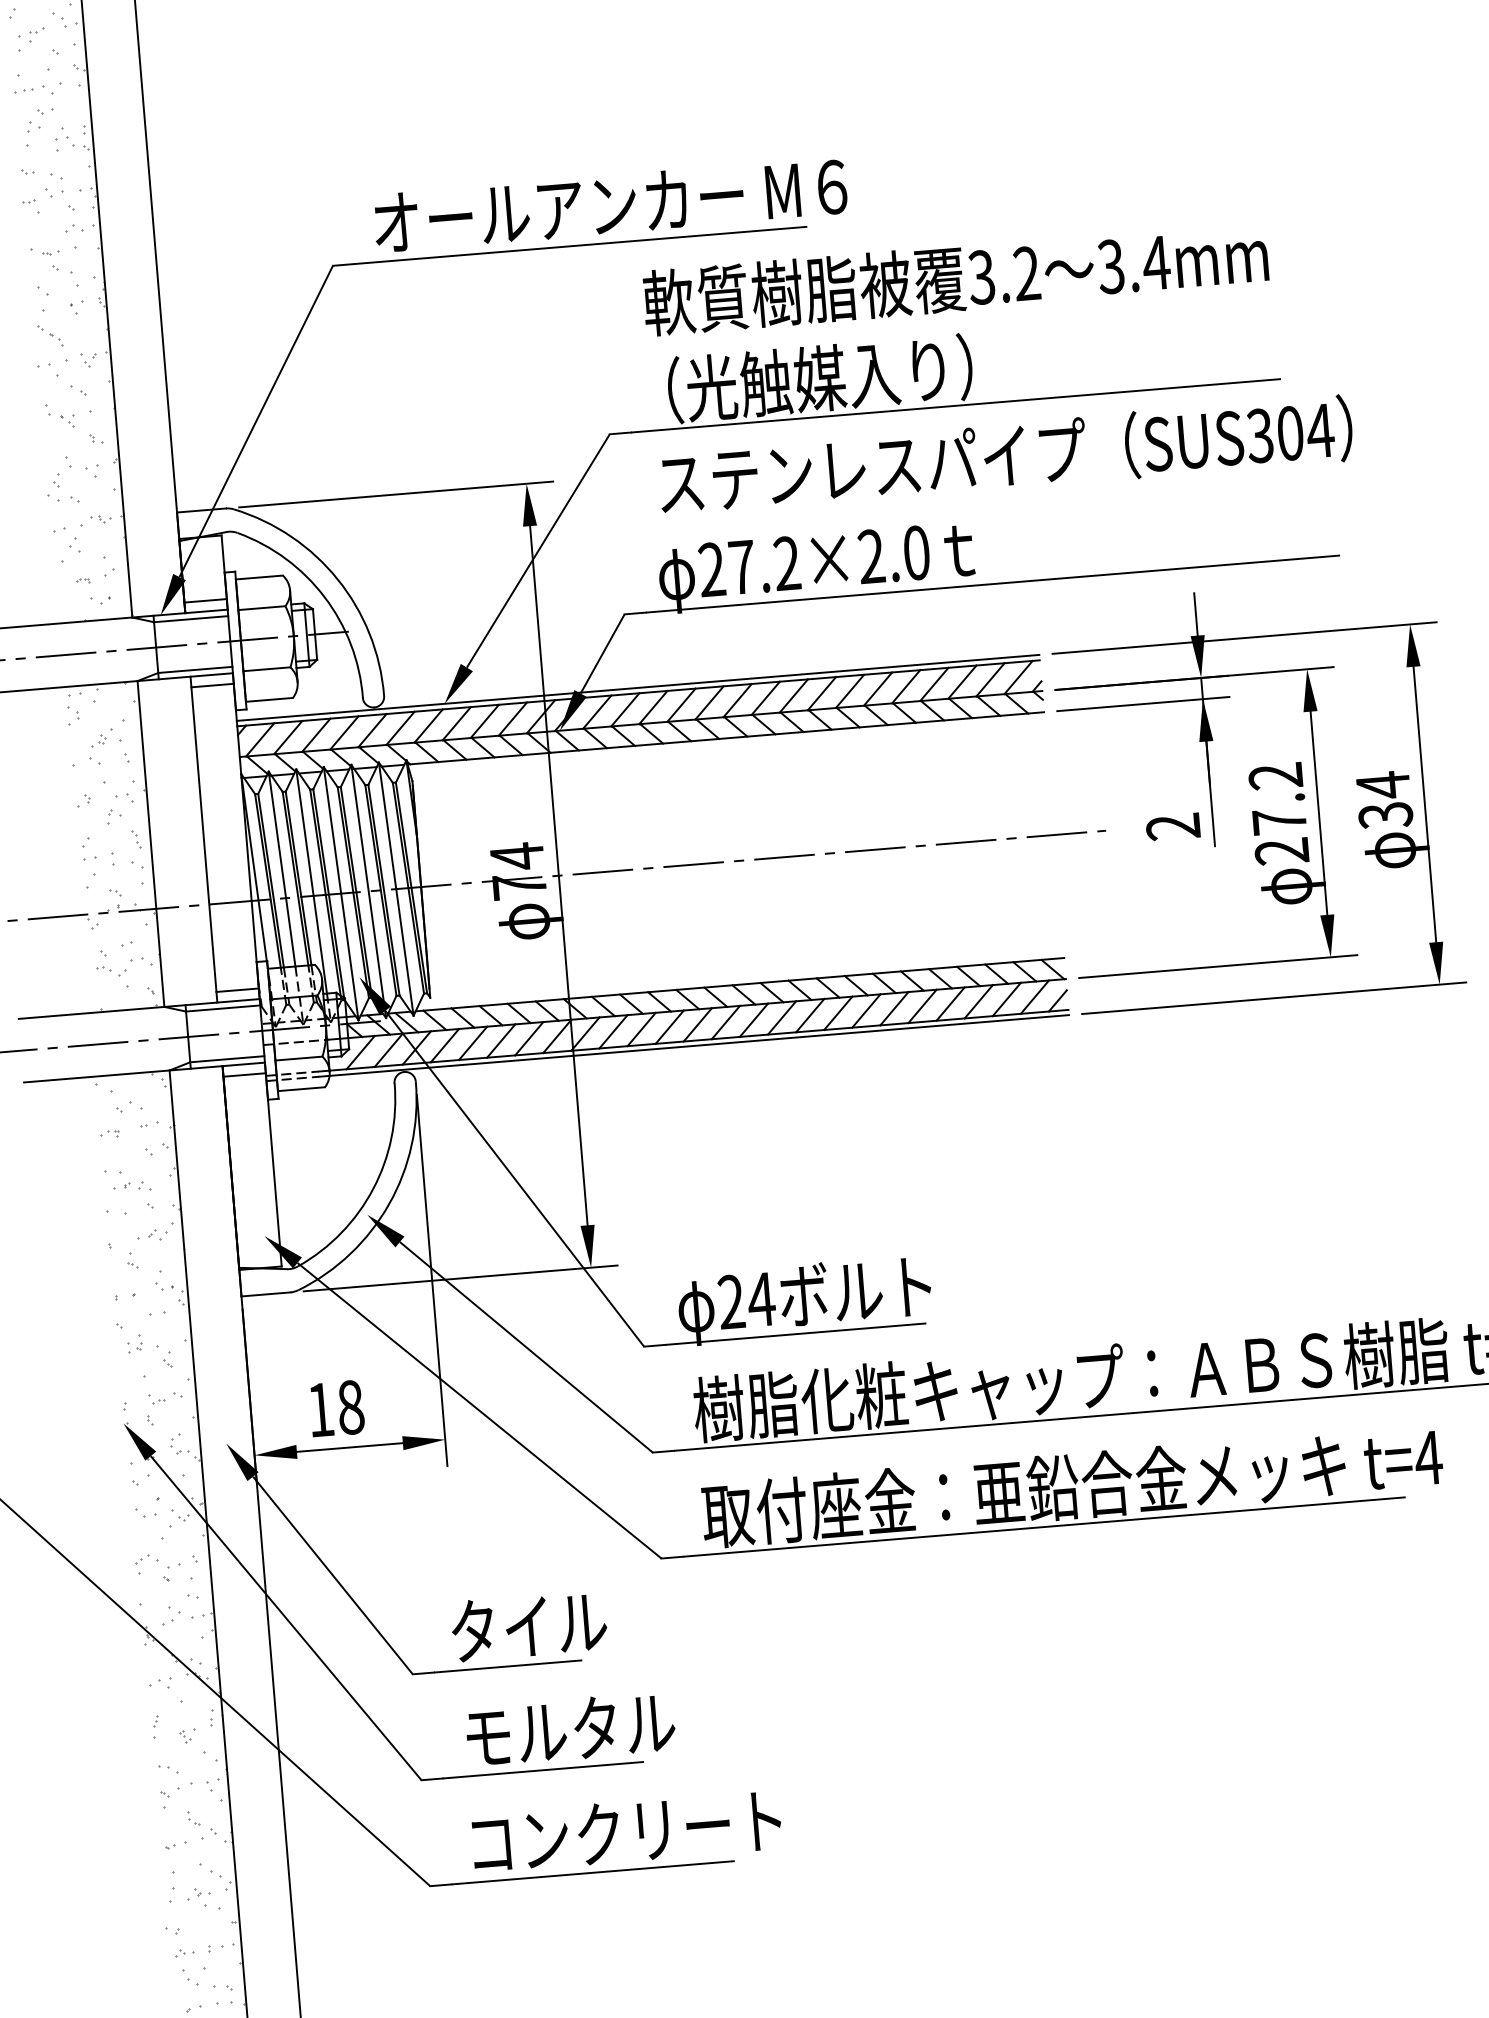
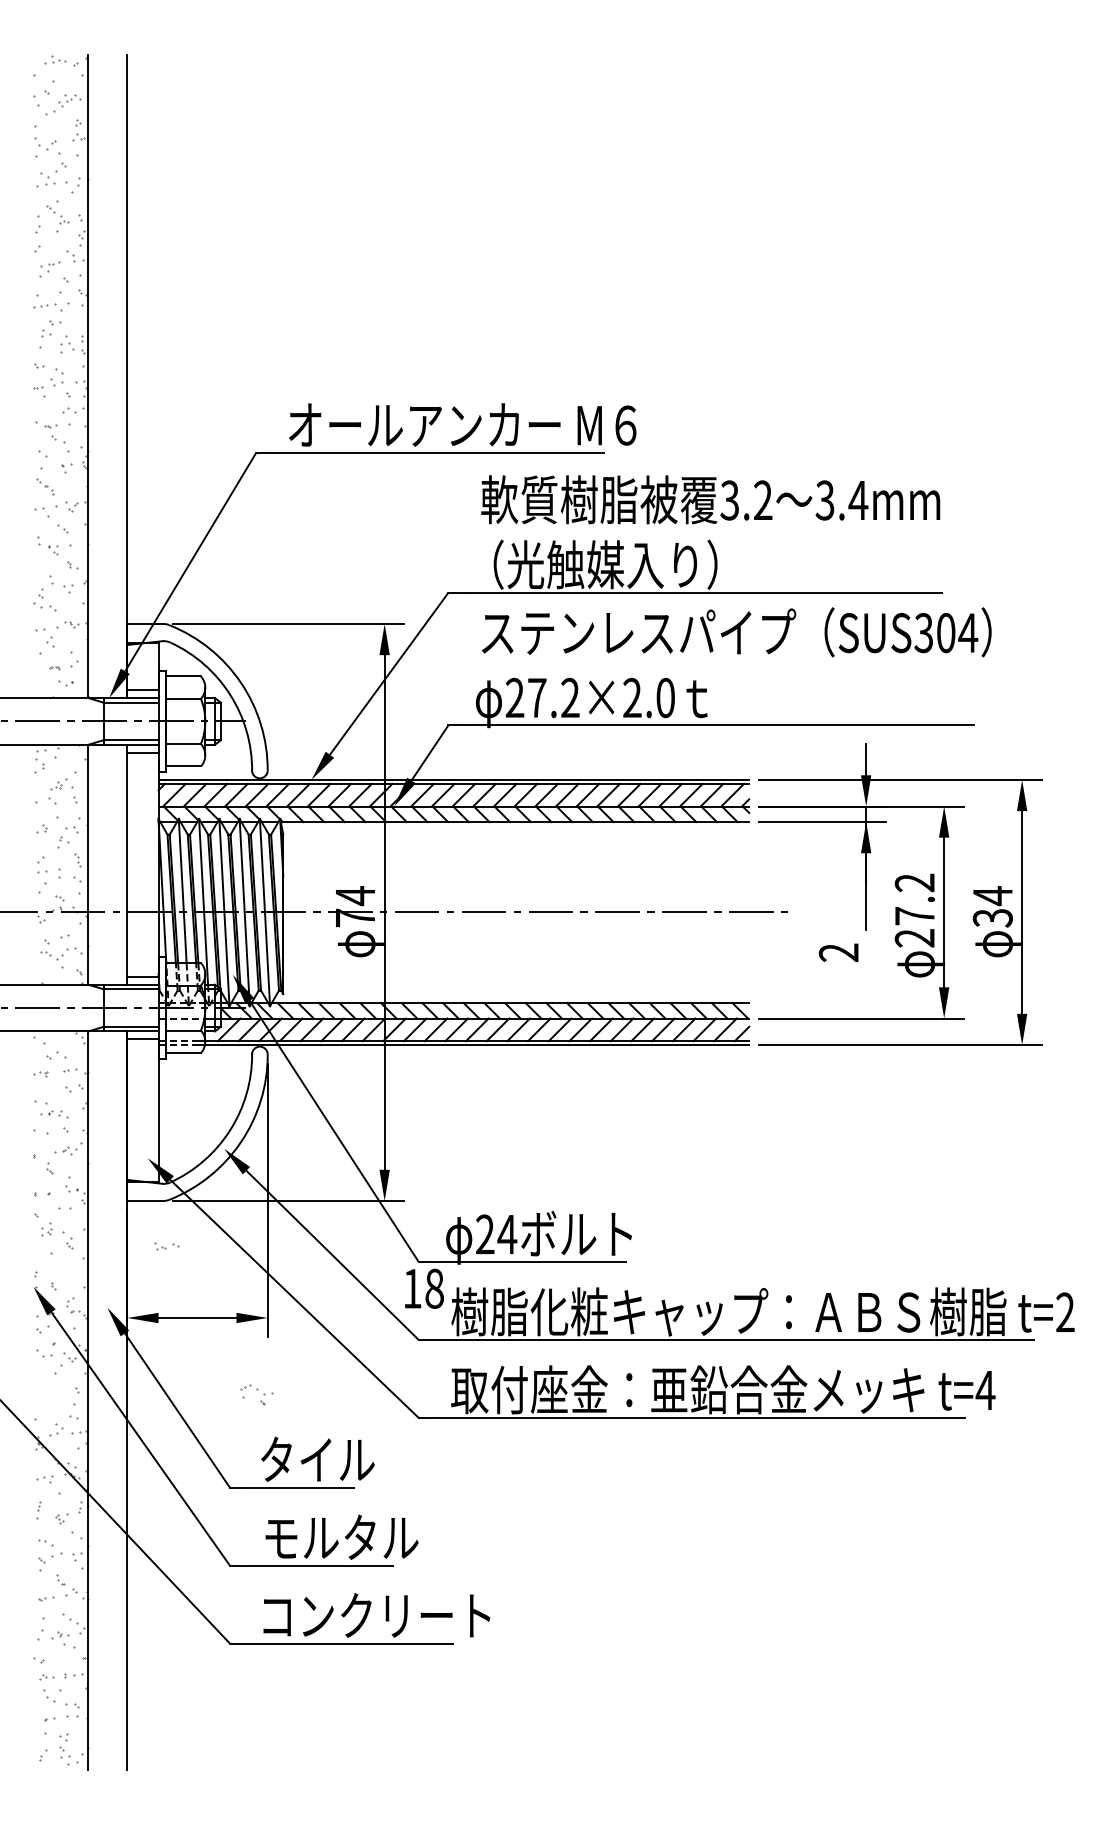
text: (1172, 826) -> (838, 952), moved
part: (165, 1397) -> (166, 1246), moved
text: (337, 1408) -> (424, 1288), moved
part: (157, 1568) -> (256, 1394), moved

